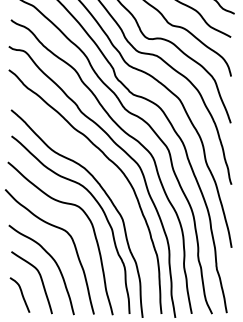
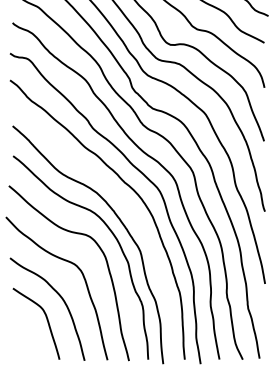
curve: (21, 294) -> (24, 337), removed

